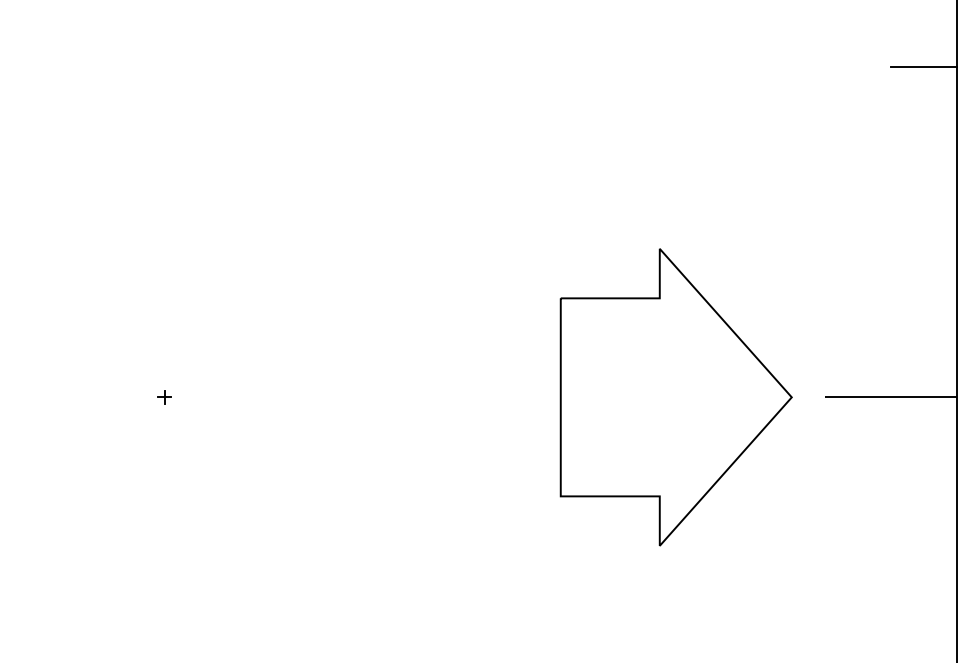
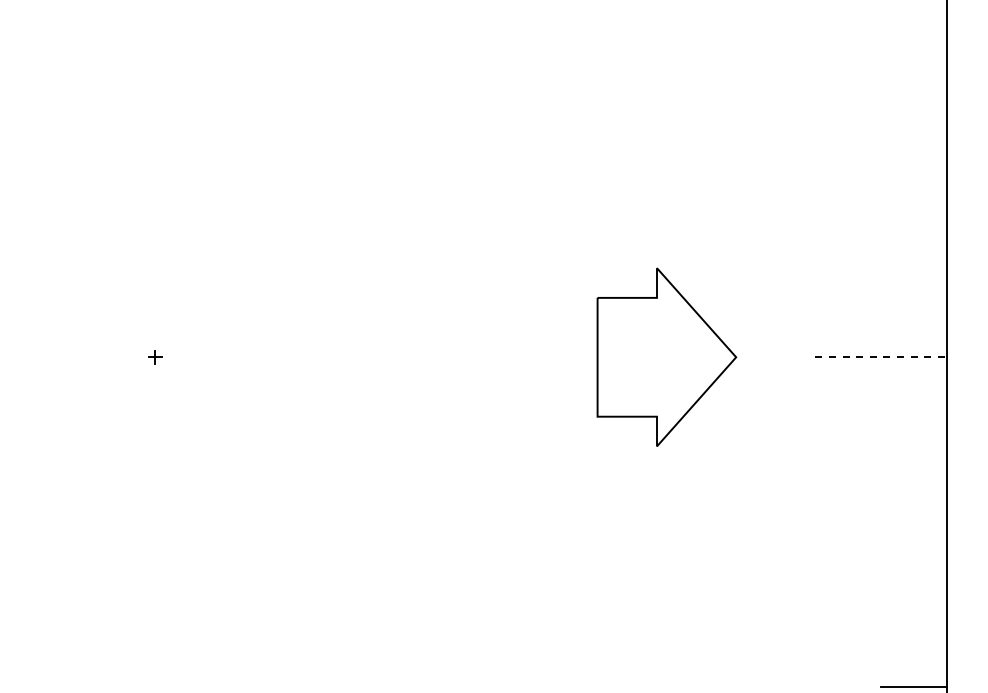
line: (923, 67) -> (914, 27), removed
part: (675, 397) -> (666, 357), size x0.6
line: (890, 397) -> (881, 357), solid -> dashed

